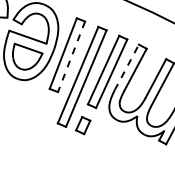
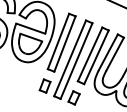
line: (71, 56) -> (64, 43), dashed -> solid
line: (126, 67) -> (108, 52), dashed -> solid
part: (46, 109) -> (45, 85), added

